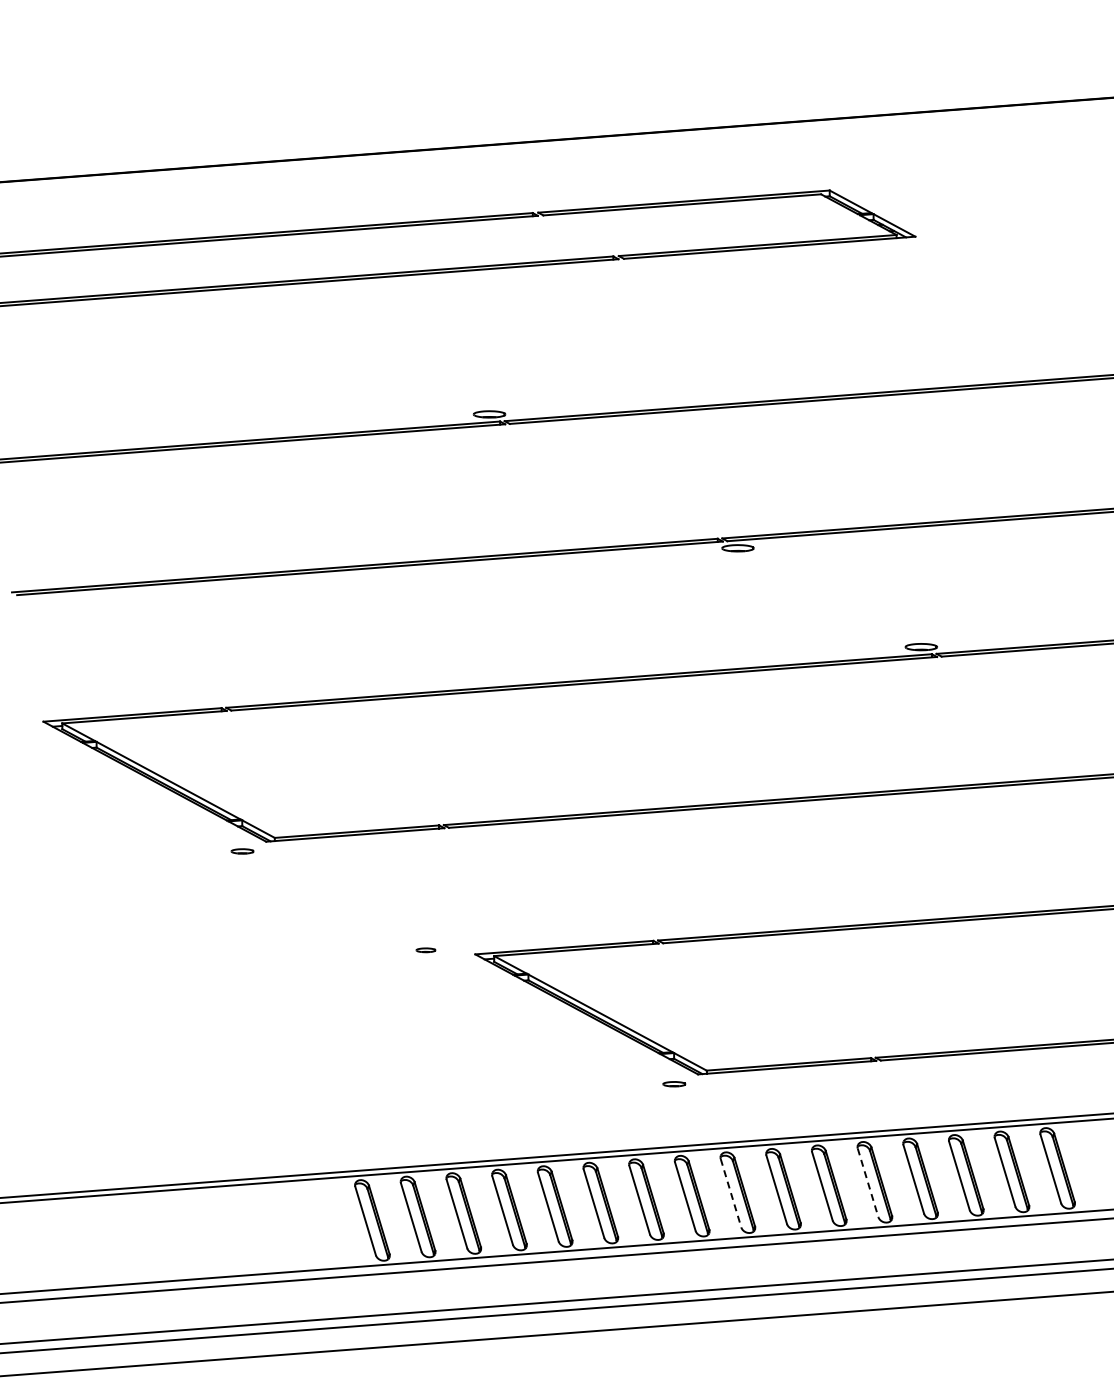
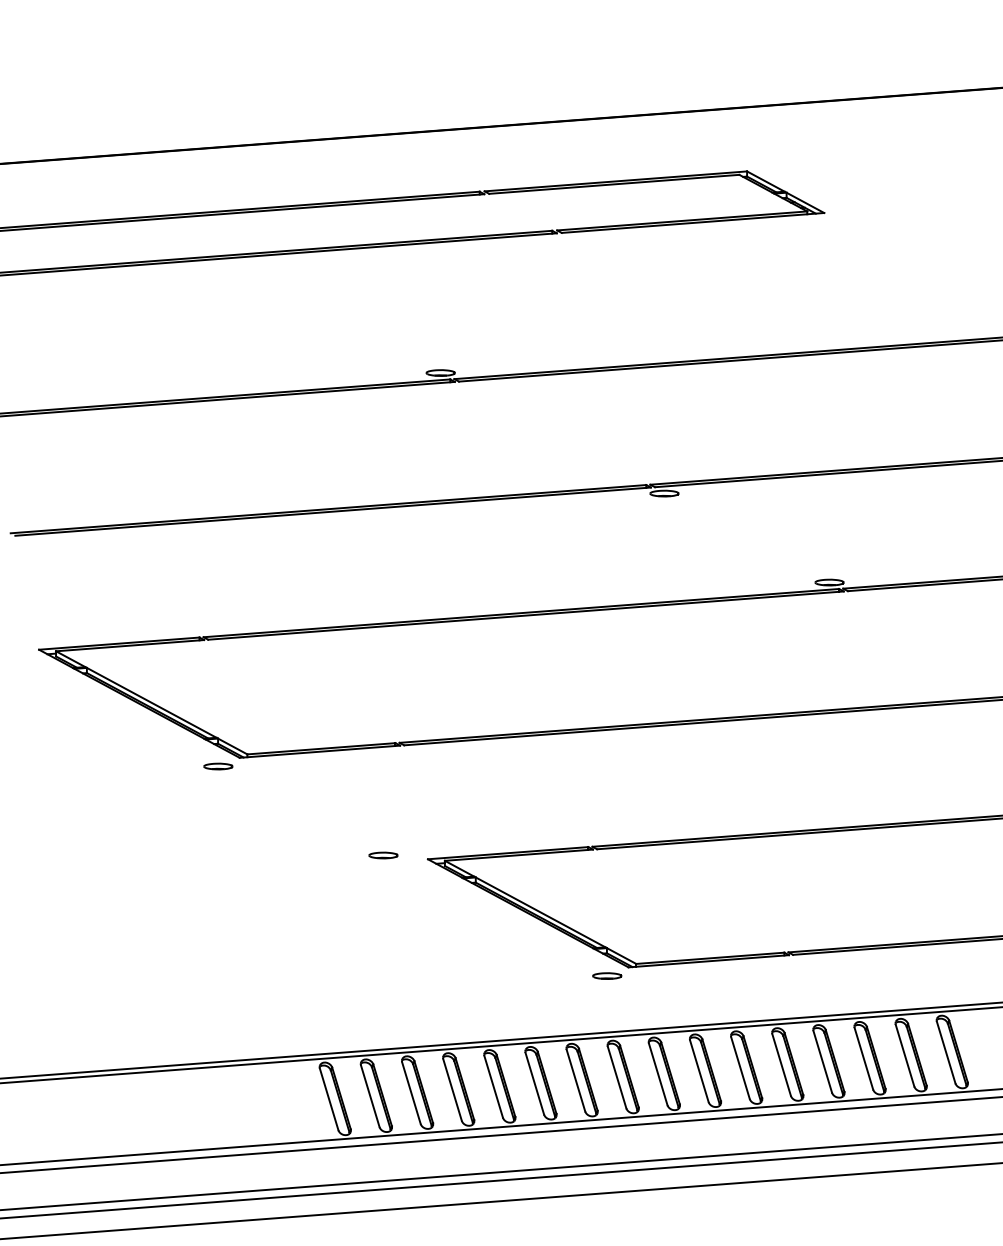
part: (242, 851) -> (218, 766), size x1.43
part: (425, 950) -> (383, 855), size x1.67
part: (673, 1084) -> (606, 976), size x1.43
line: (868, 1182) -> (782, 1064), dashed -> solid
line: (731, 1193) -> (658, 1074), dashed -> solid

